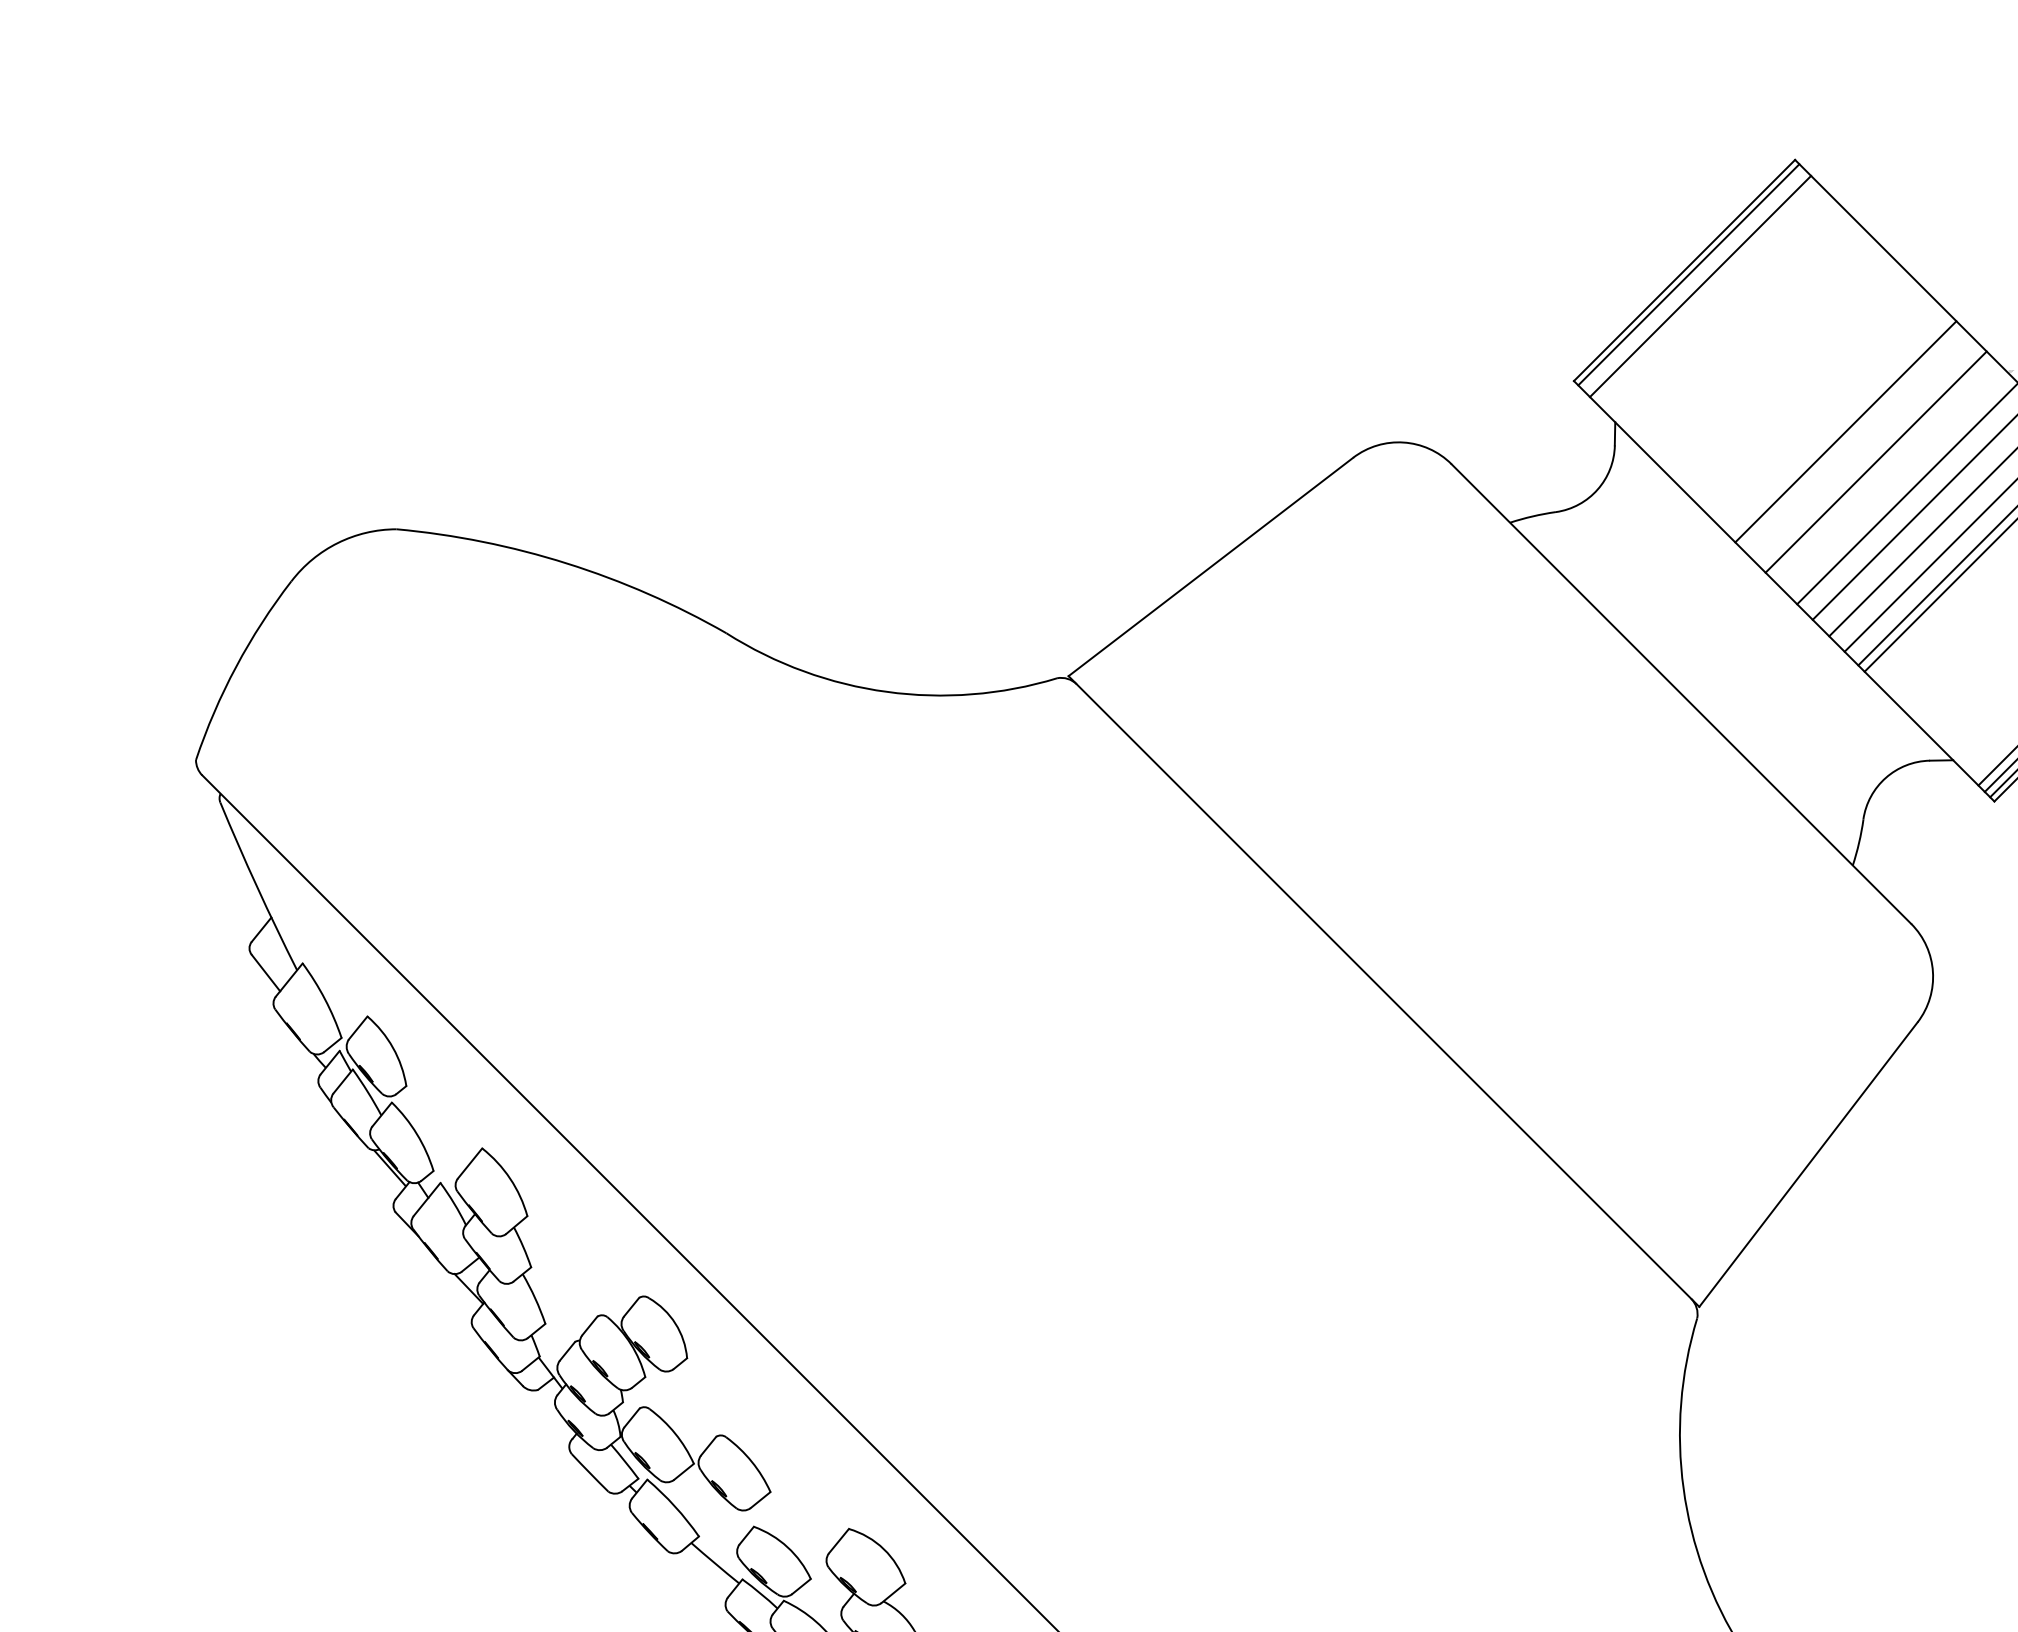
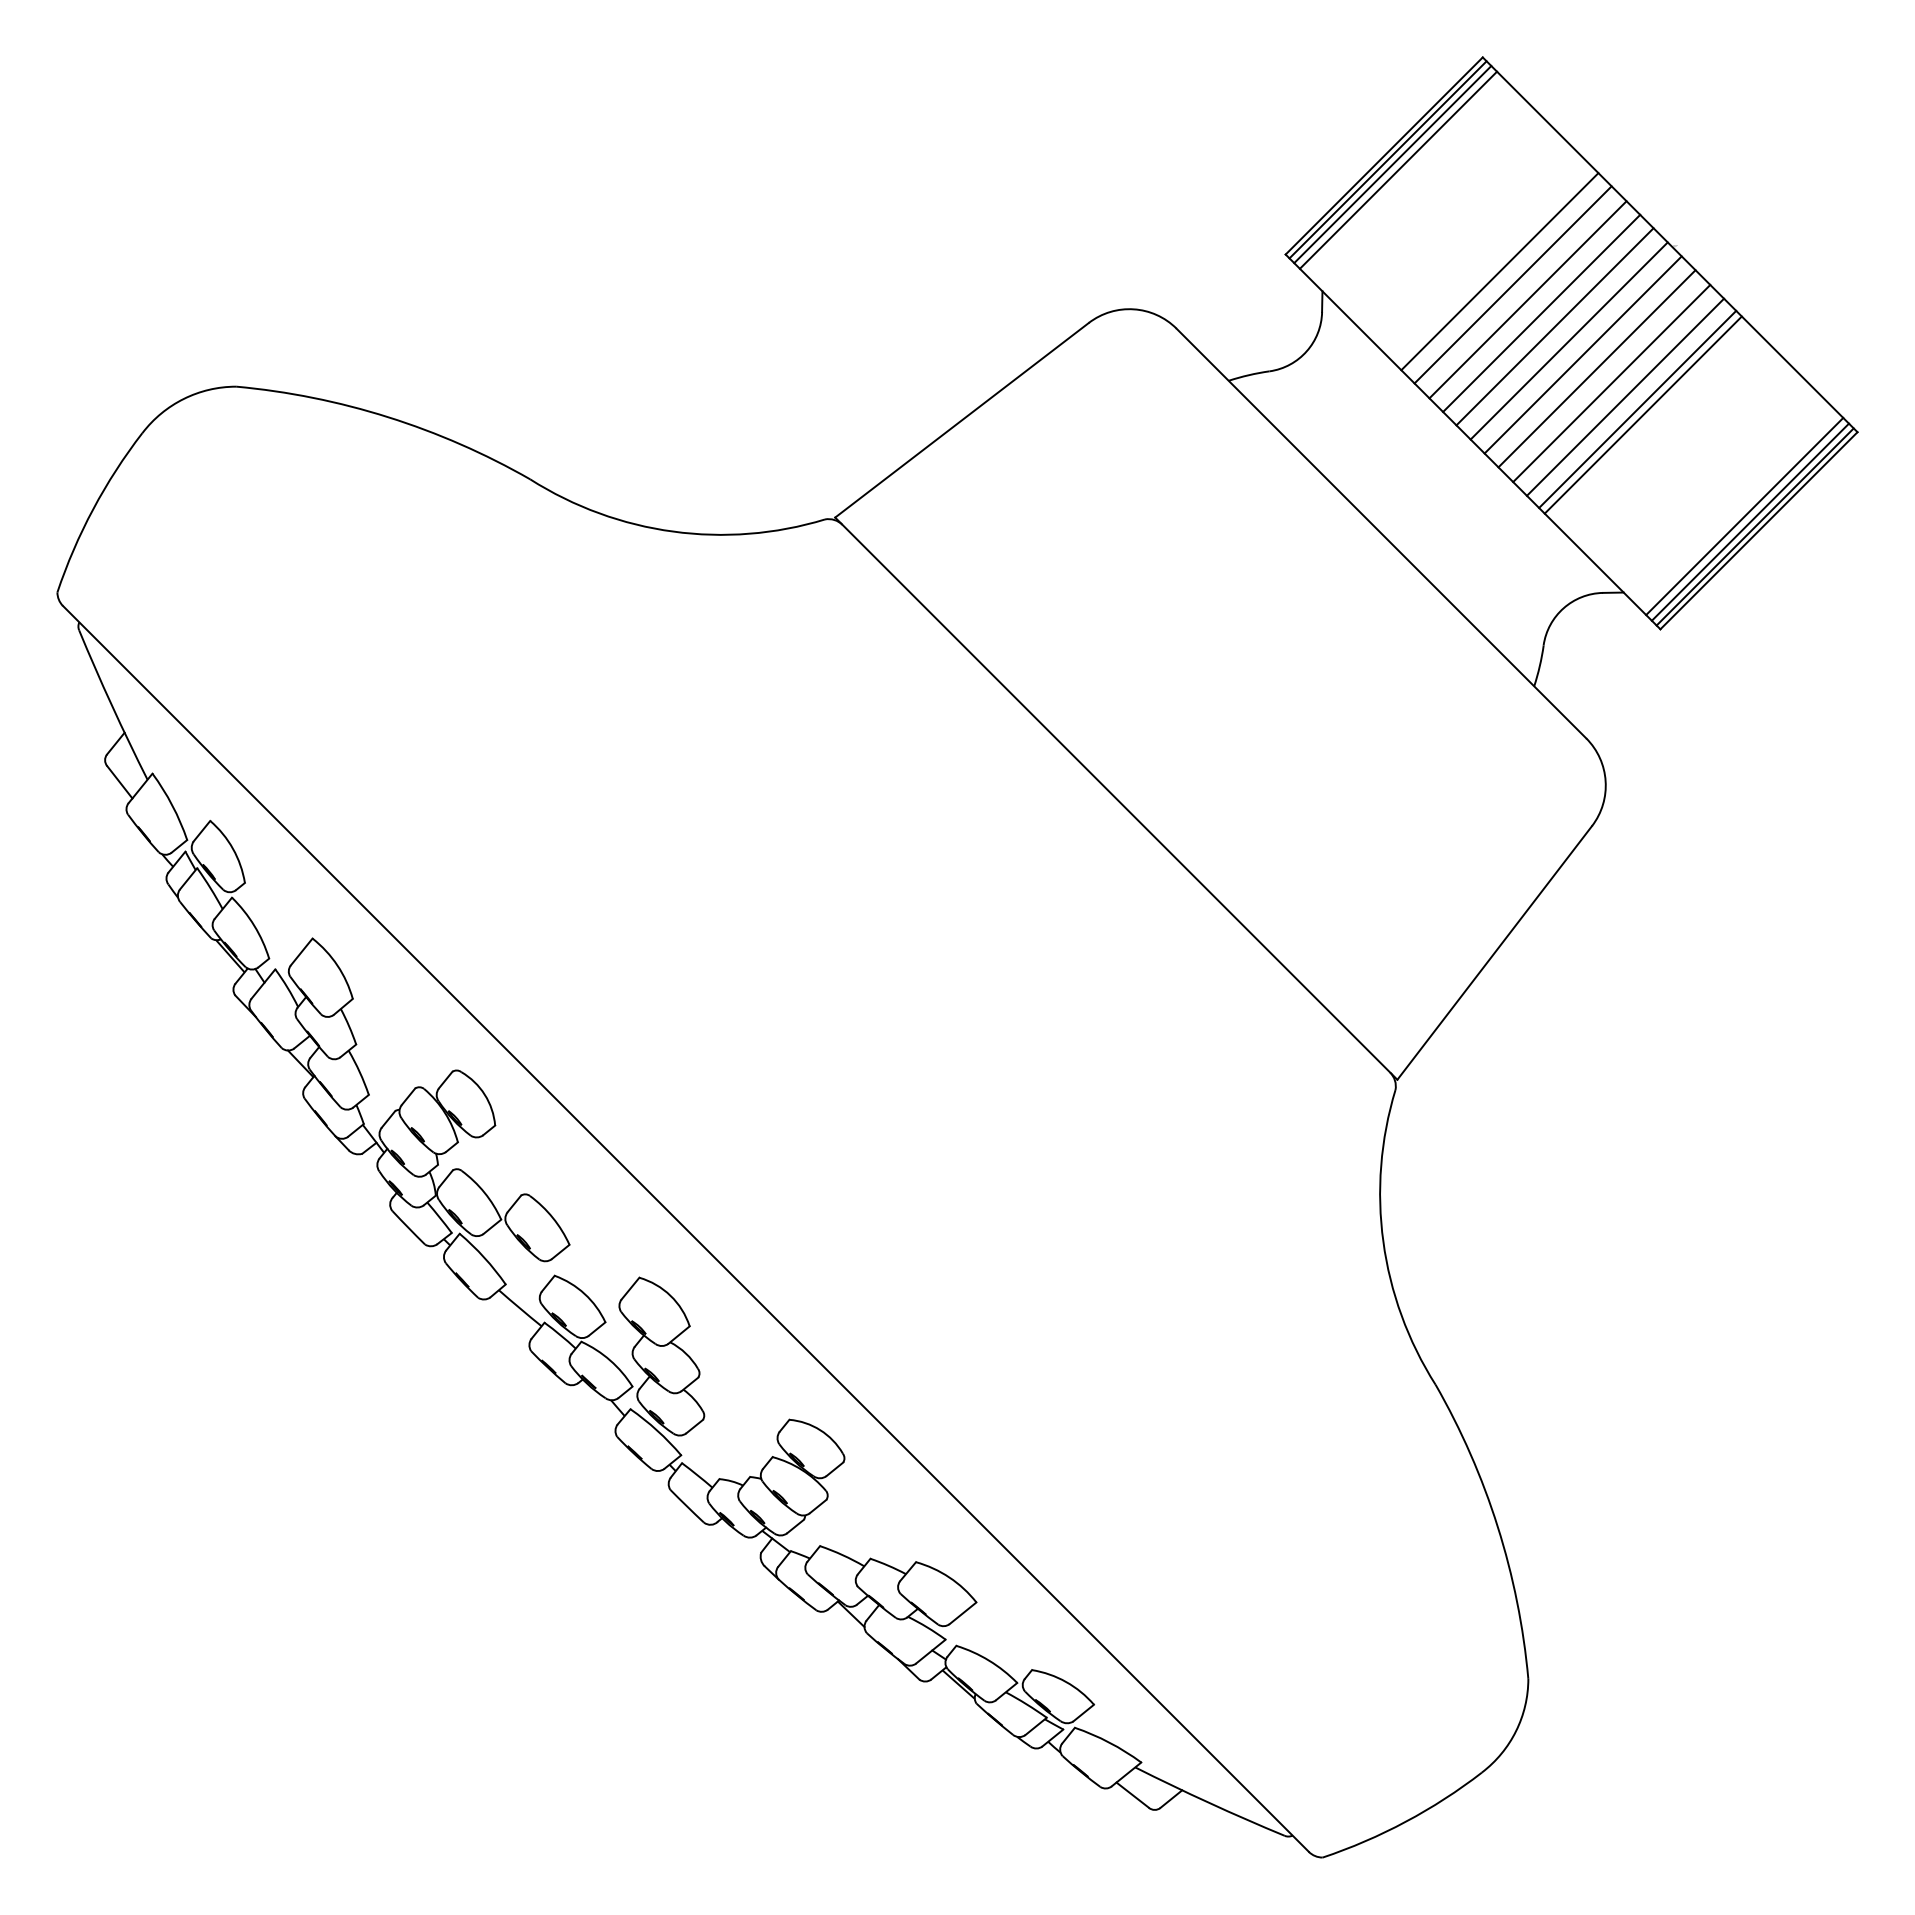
line: (1693, 280) -> (1392, 164), added
line: (1813, 400) -> (1499, 271), added
line: (1828, 414) -> (1512, 284), added
line: (1860, 447) -> (1541, 313), added
line: (1891, 477) -> (1568, 340), added

